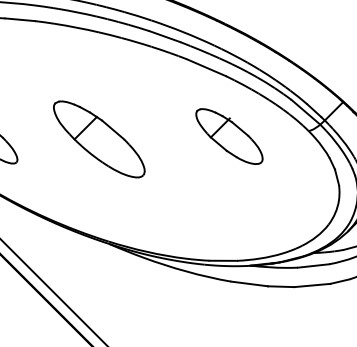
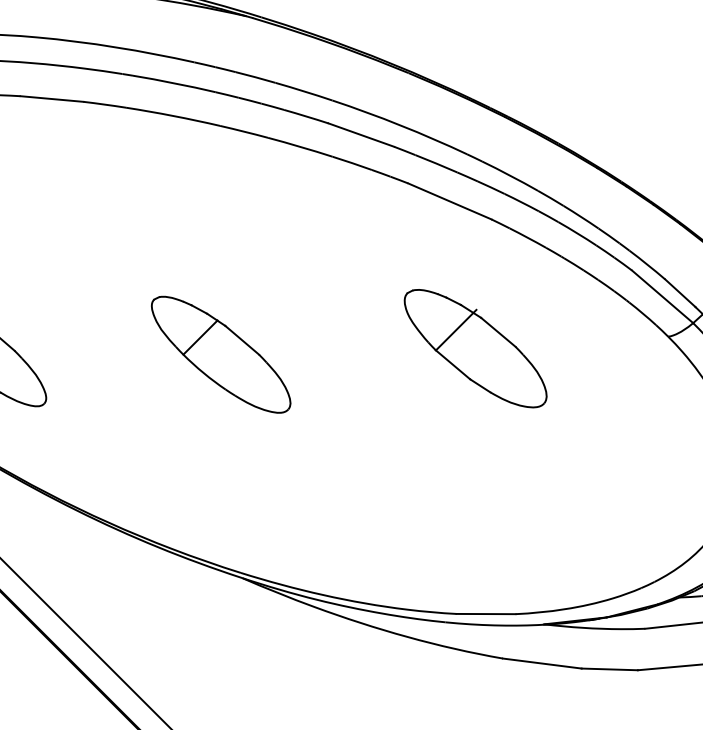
part: (229, 136) -> (475, 348), moved
part: (99, 139) -> (221, 354), size x0.71

